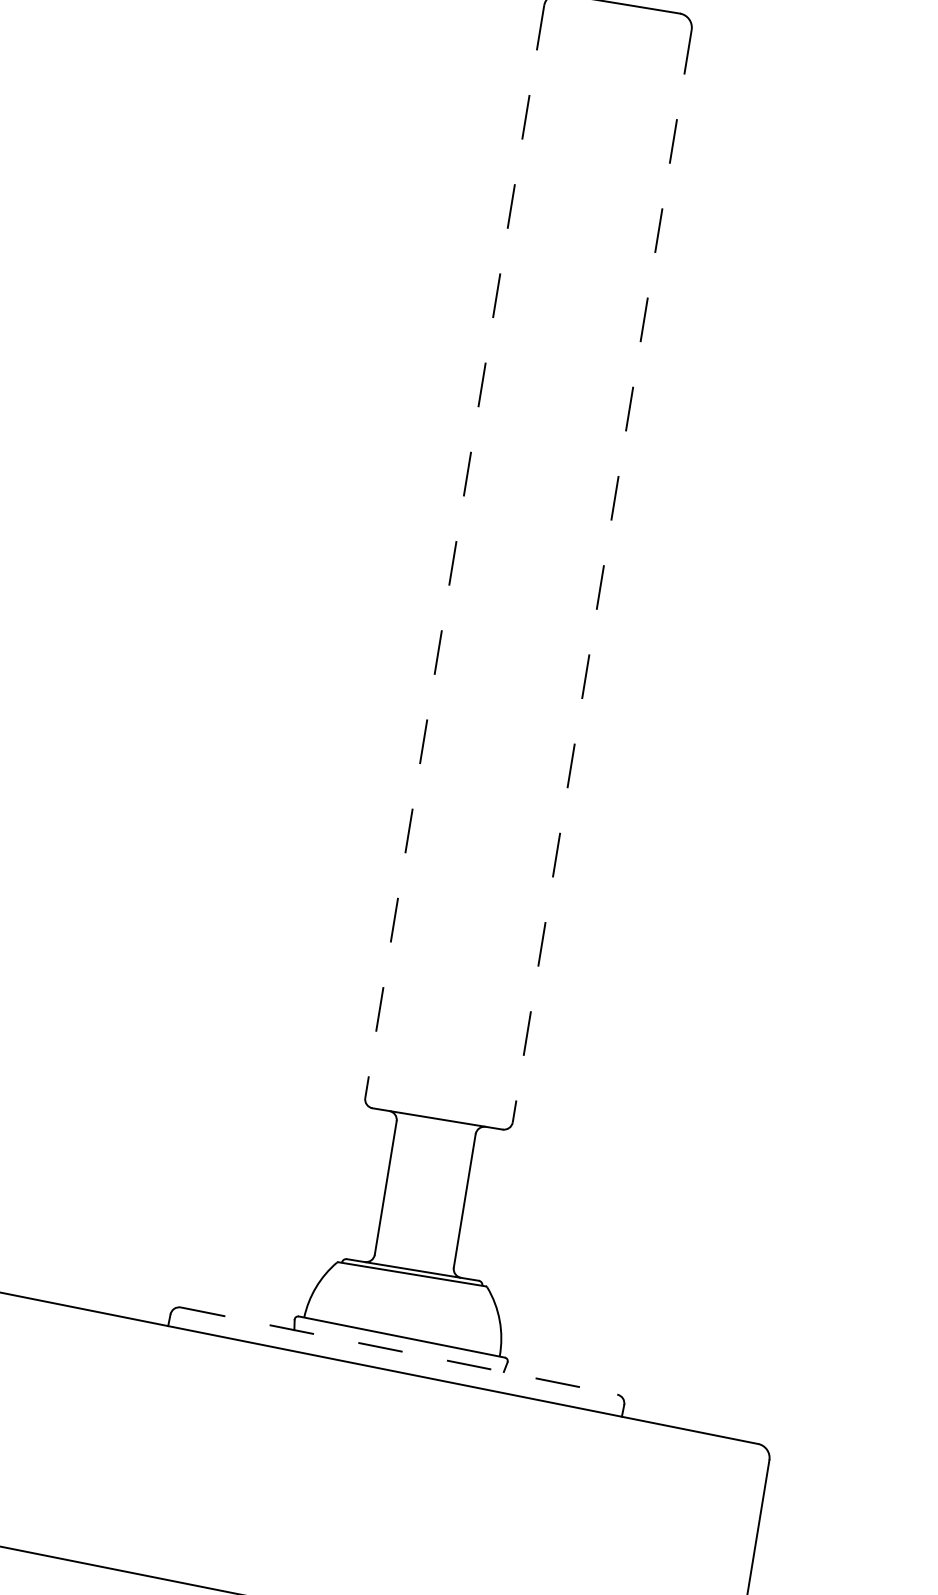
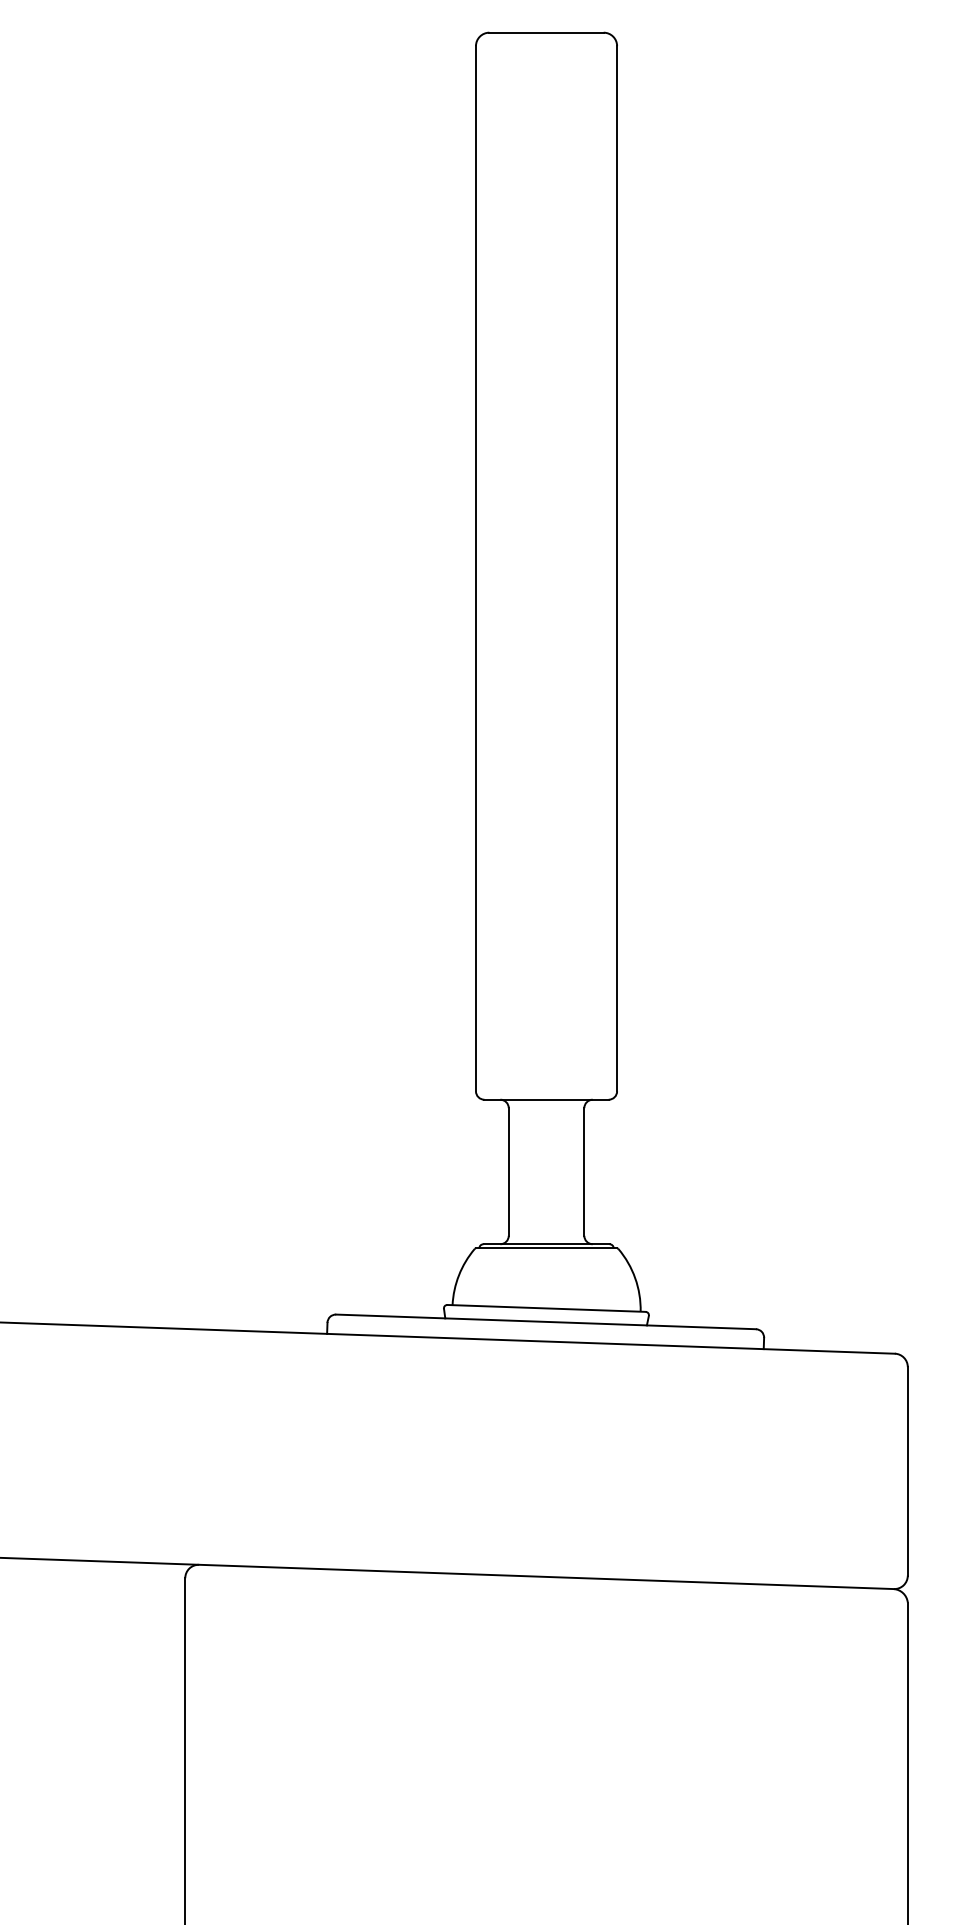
line: (454, 551) -> (475, 568), dashed -> solid
line: (602, 575) -> (617, 568), dashed -> solid
line: (399, 1350) -> (546, 1321), dashed -> solid

